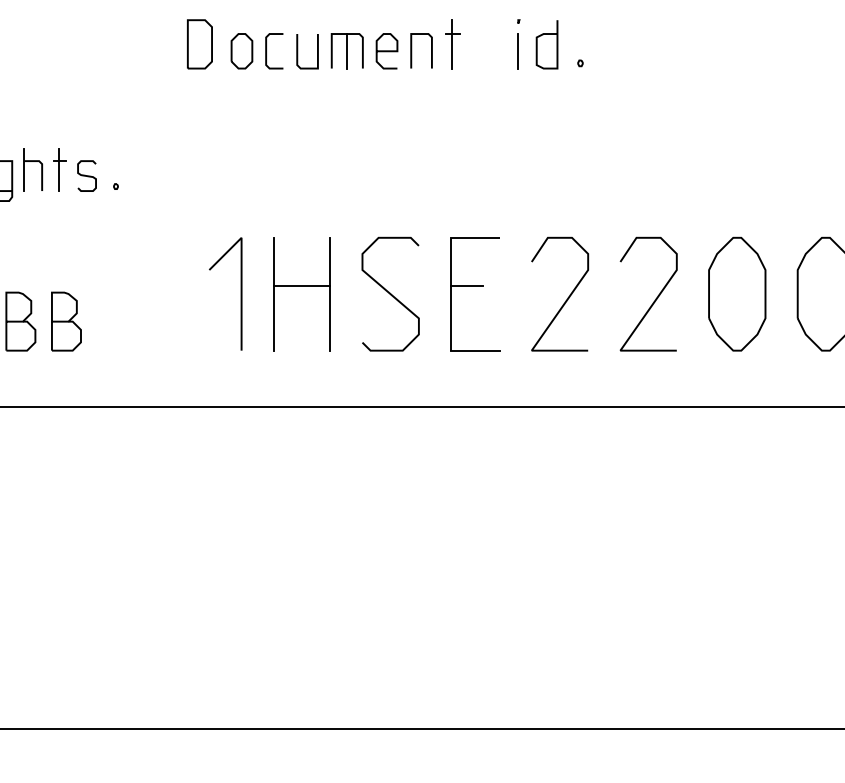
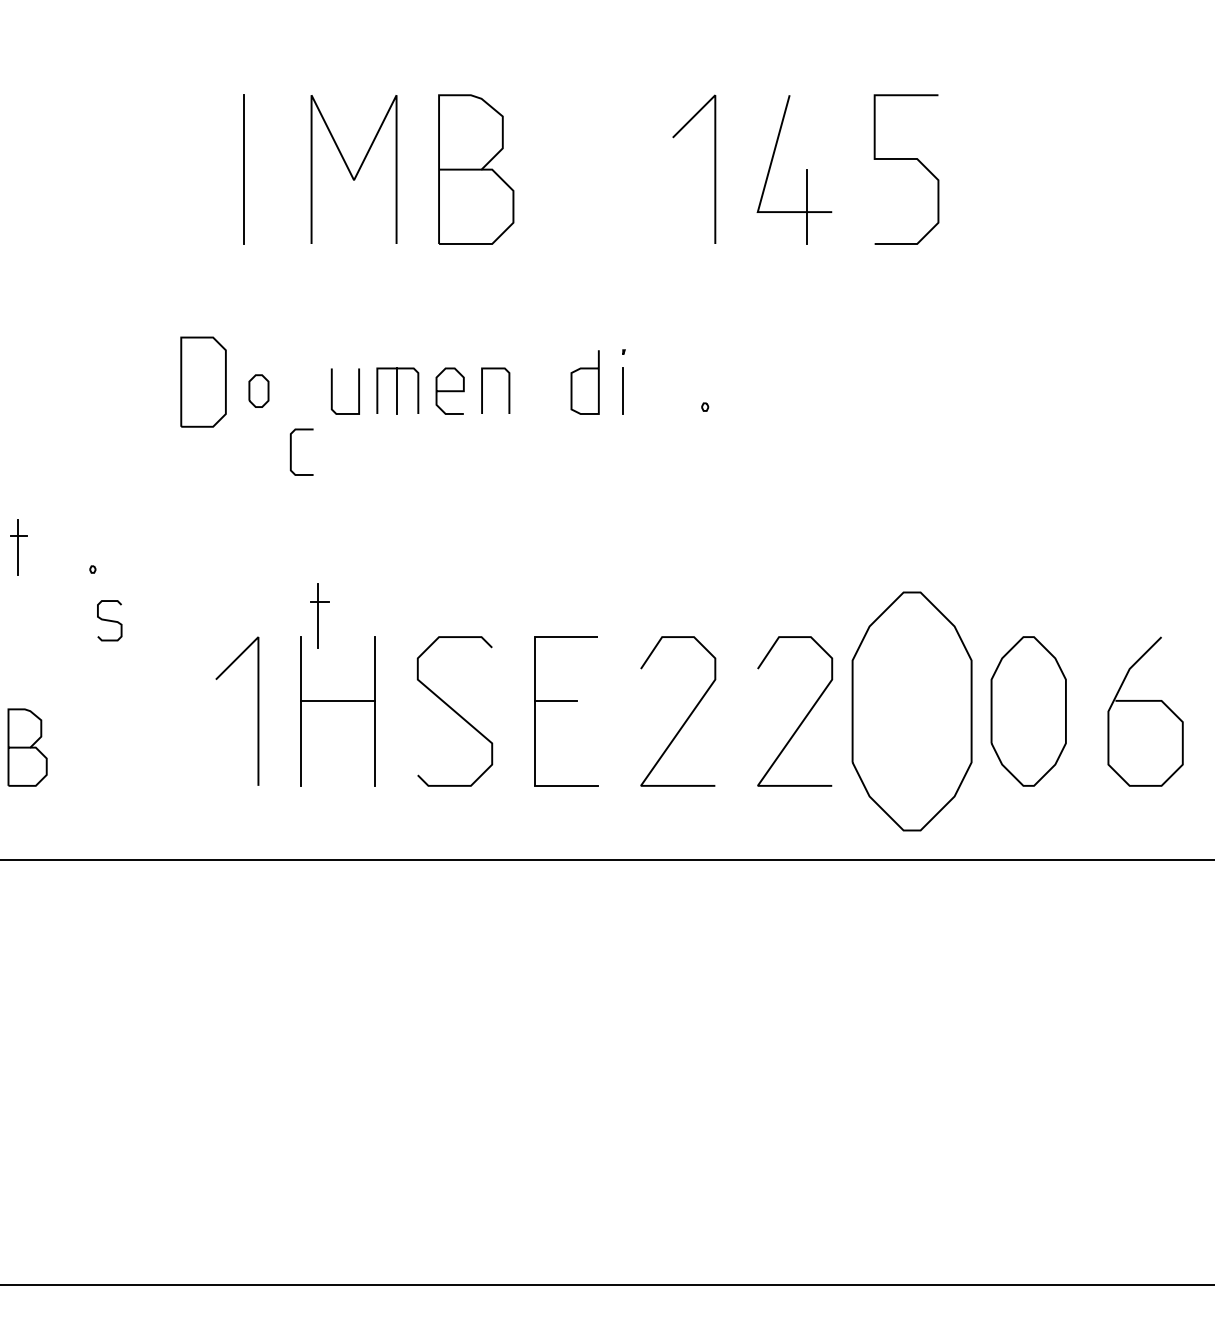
part: (199, 43) -> (203, 381), size x1.4
part: (452, 43) -> (319, 615), moved
curve: (537, 44) -> (572, 382), moved
part: (241, 50) -> (258, 390), size x0.7
curve: (266, 50) -> (291, 451), moved
curve: (86, 175) -> (109, 620), moved
part: (736, 294) -> (911, 711), size x1.6

